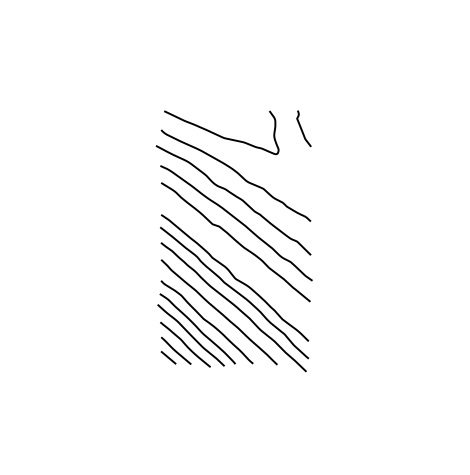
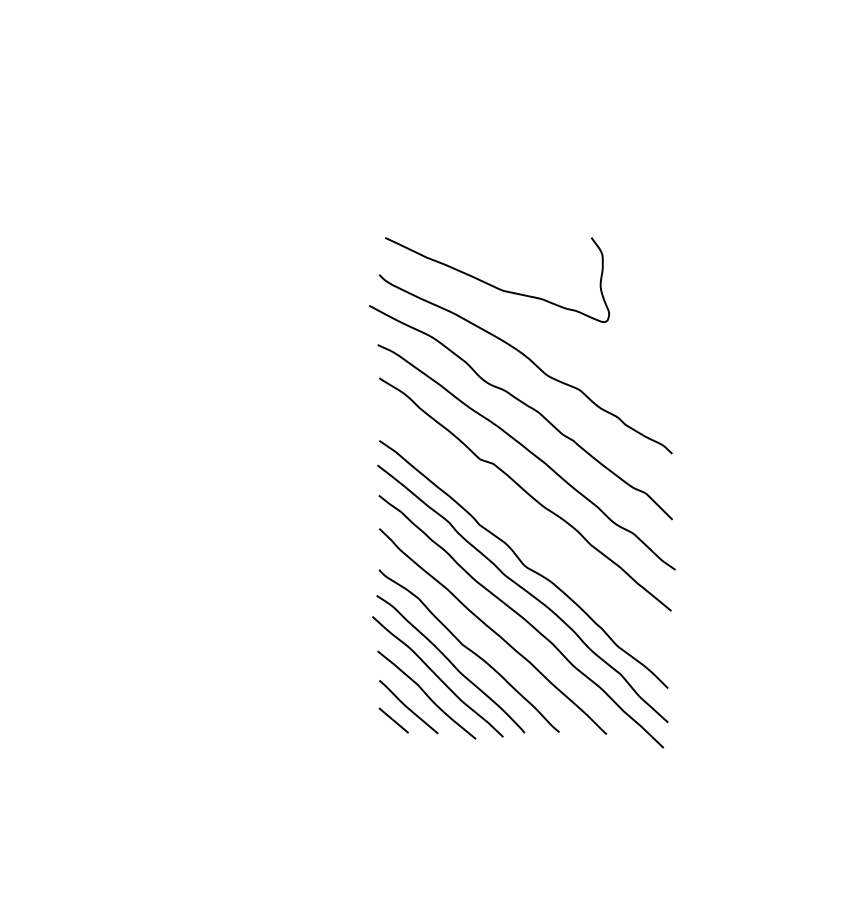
curve: (302, 128) -> (655, 271), removed

